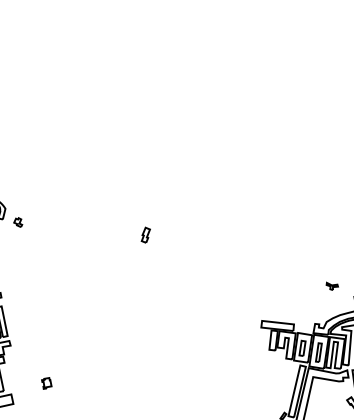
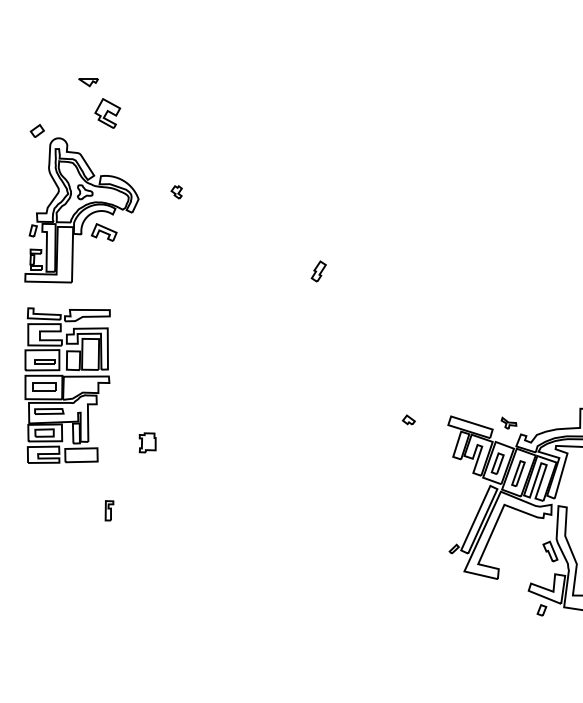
part: (17, 223) -> (176, 192), moved
part: (331, 285) -> (508, 422), moved
part: (231, 329) -> (408, 419), added
part: (46, 383) -> (147, 442), size x1.43

